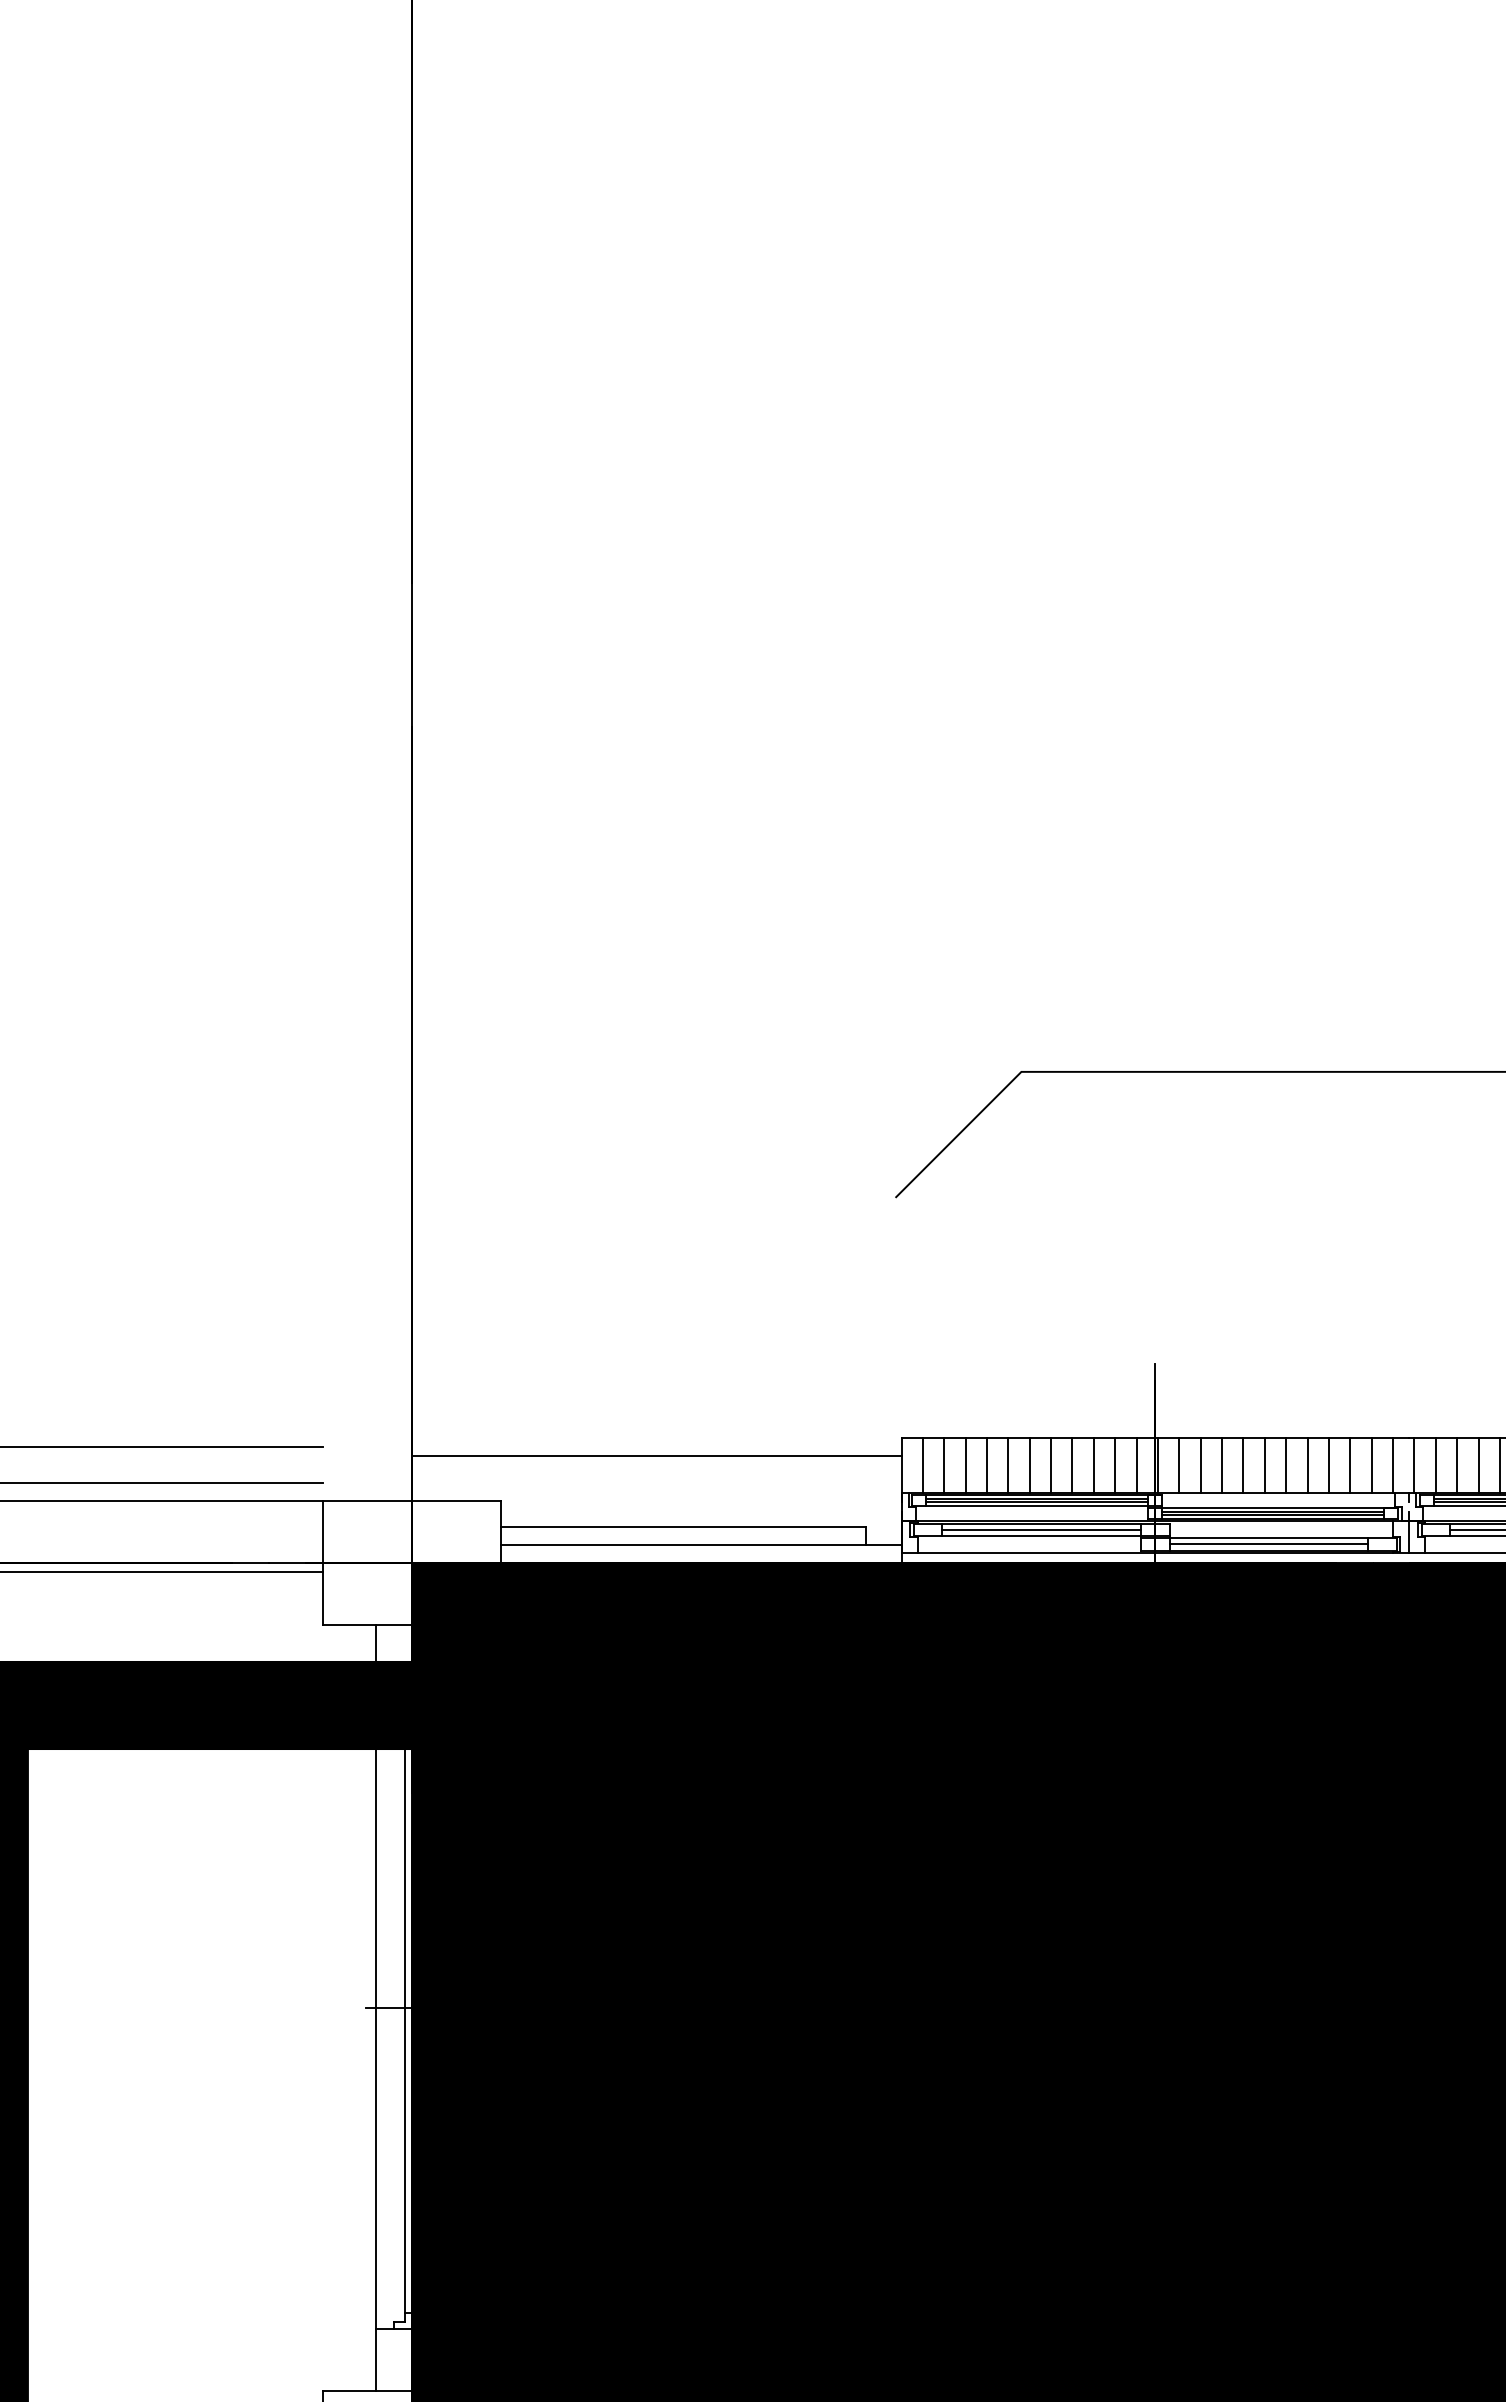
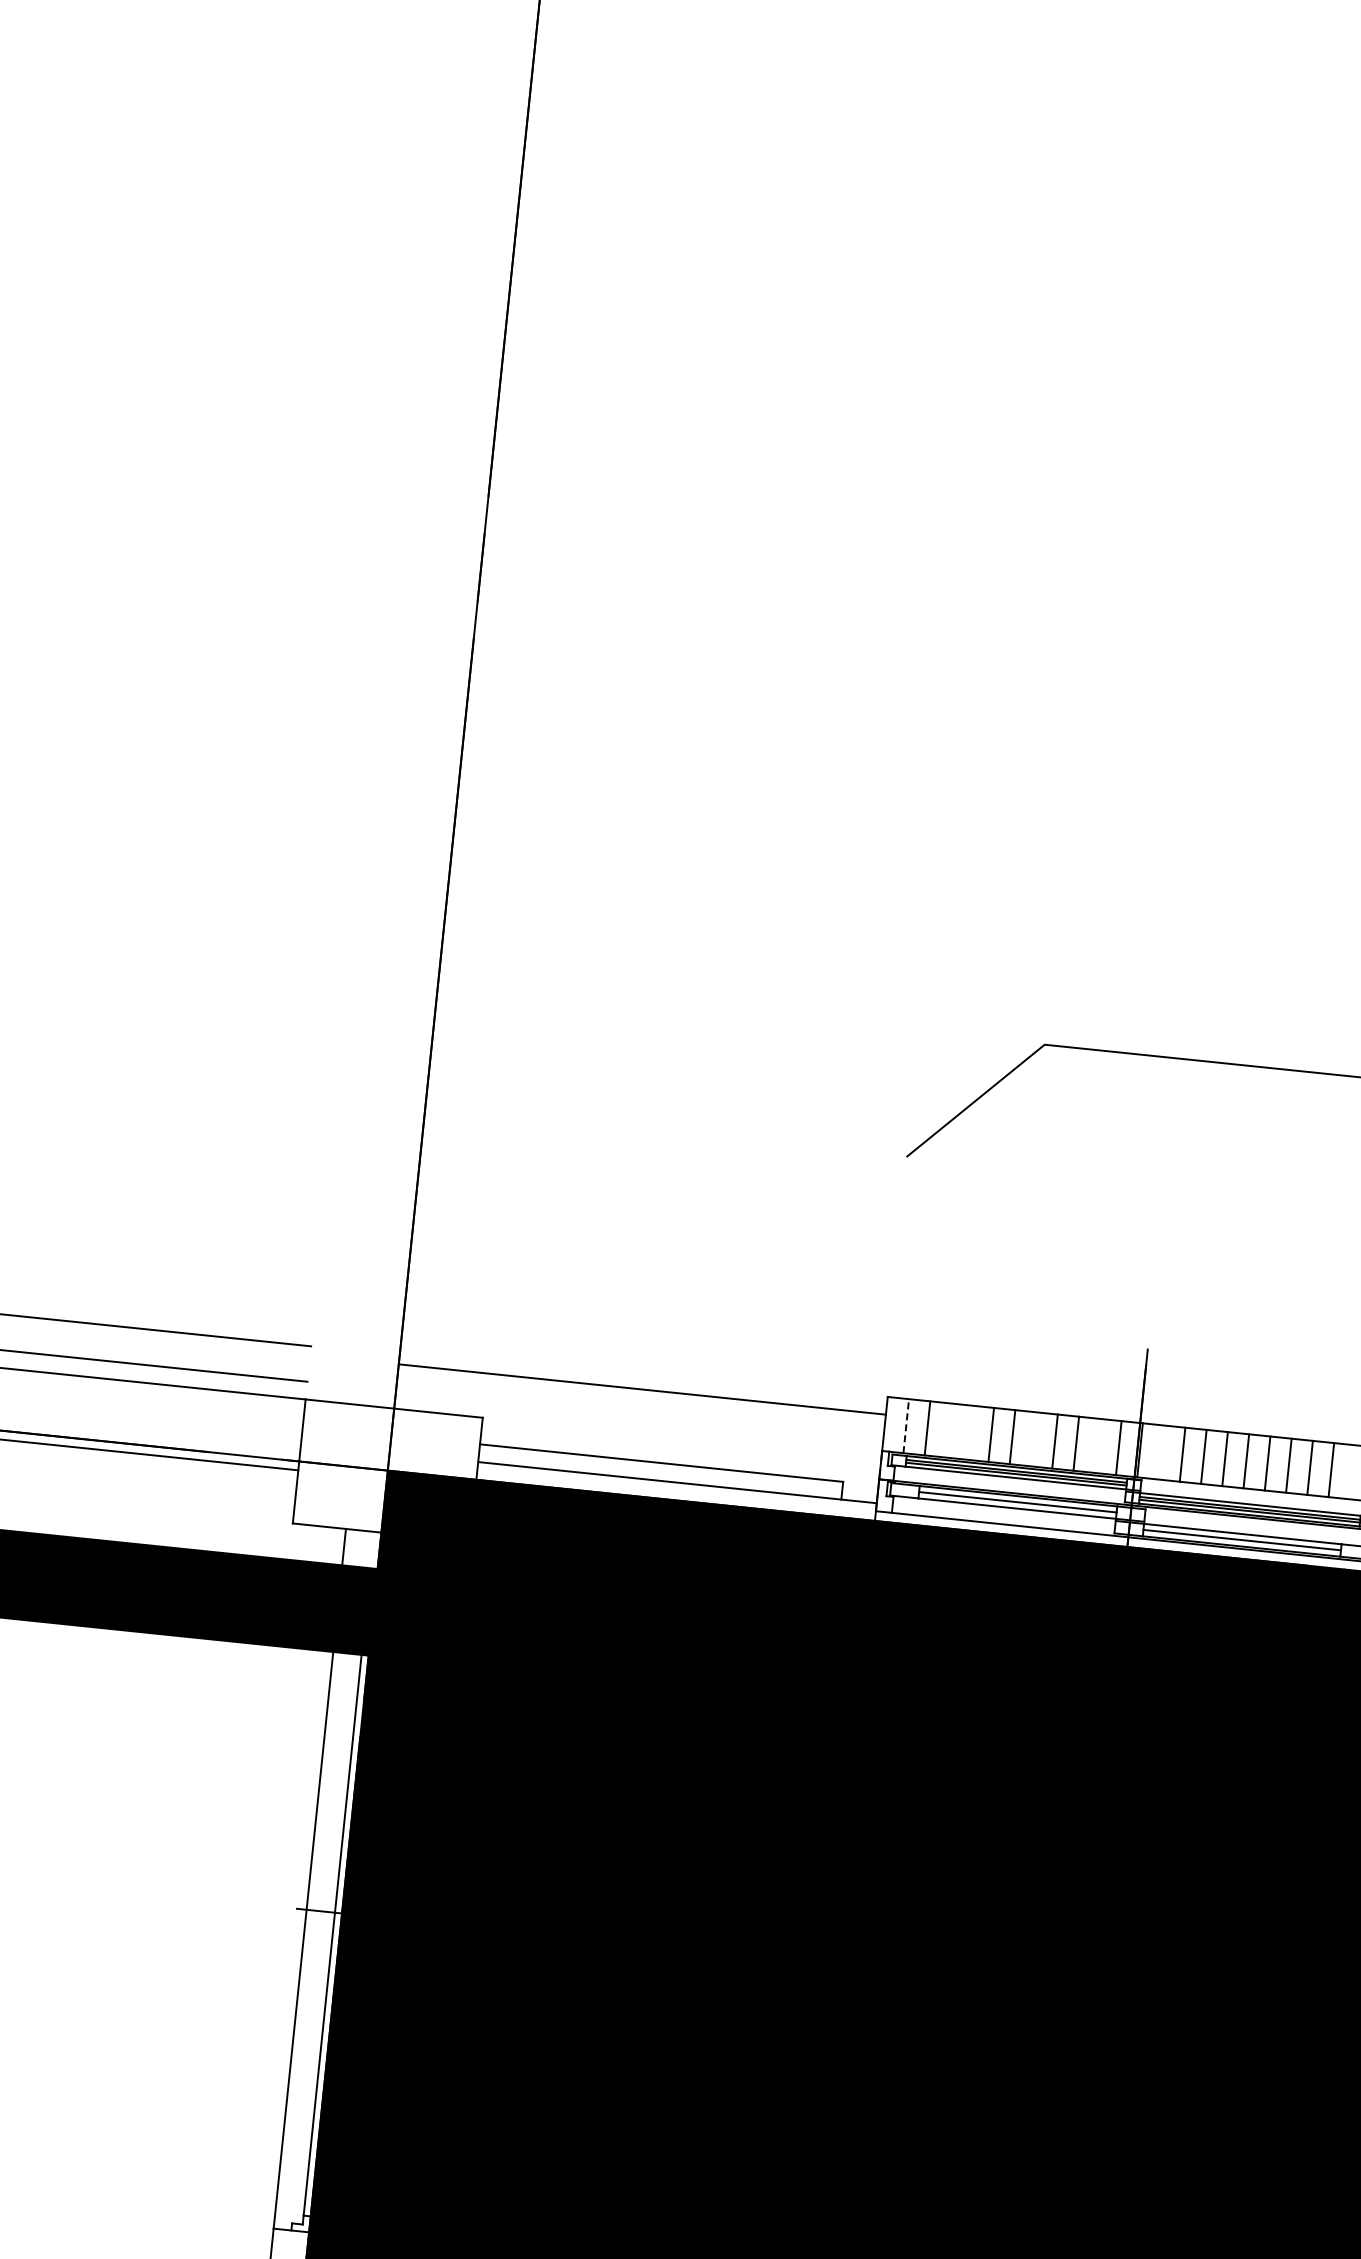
line: (922, 1465) -> (905, 1426), solid -> dashed
line: (965, 1465) -> (948, 1430), removed
line: (987, 1465) -> (970, 1432), removed
line: (1051, 1465) -> (1034, 1439), removed
line: (1115, 1465) -> (1097, 1445), removed
line: (1179, 1465) -> (1161, 1452), removed
line: (1371, 1465) -> (1352, 1472), removed

